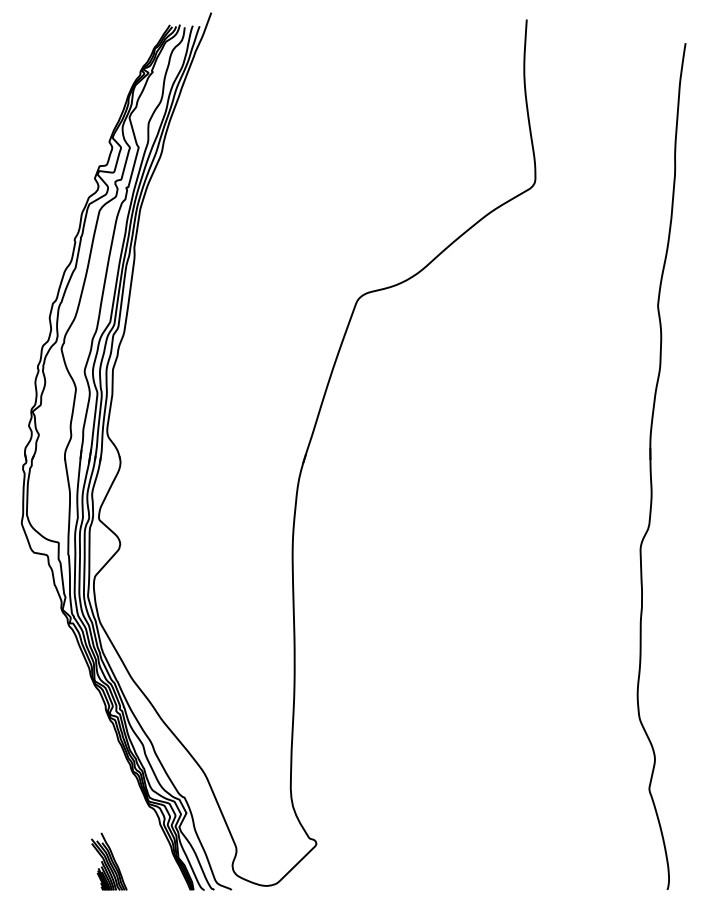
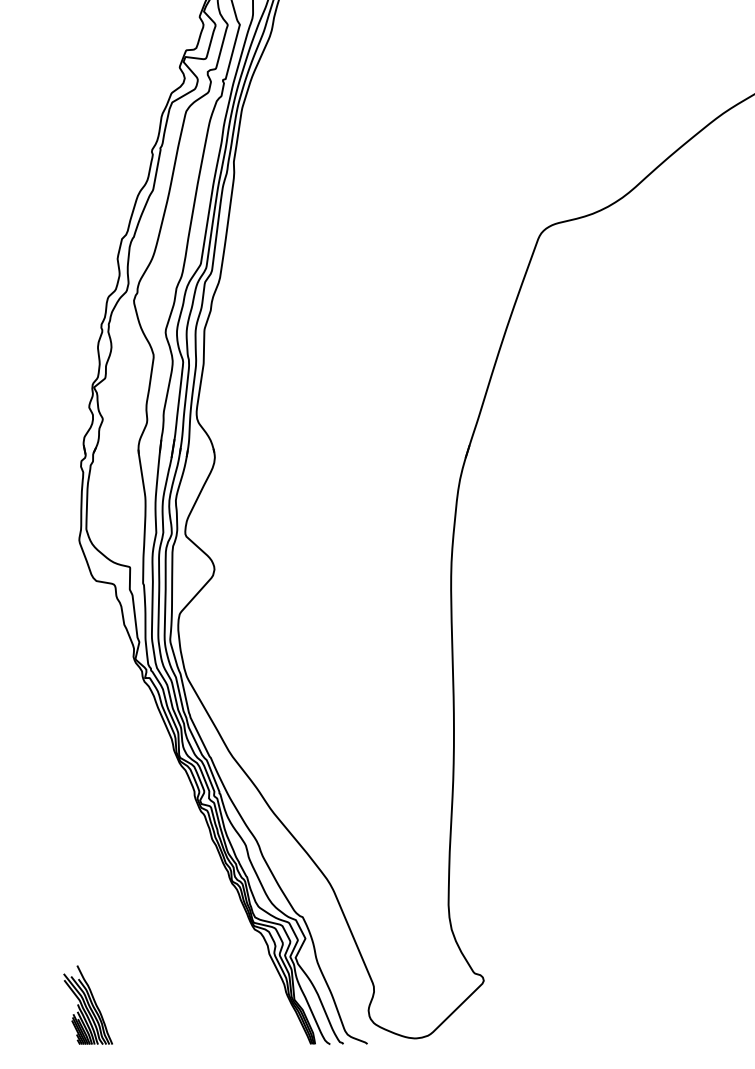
part: (109, 861) -> (88, 1004), moved

